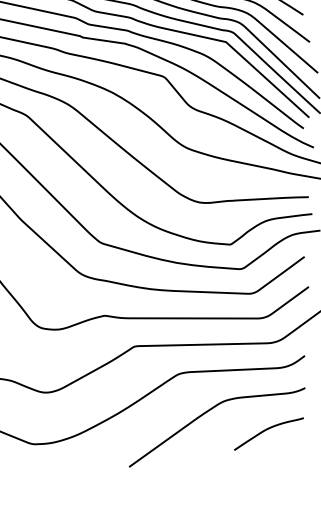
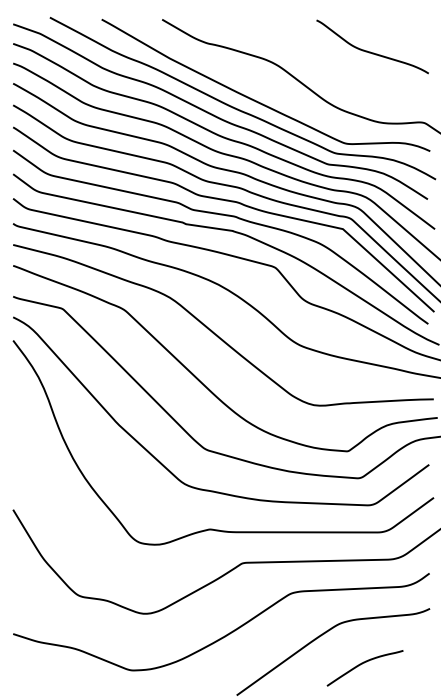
curve: (266, 430) -> (362, 664), moved

